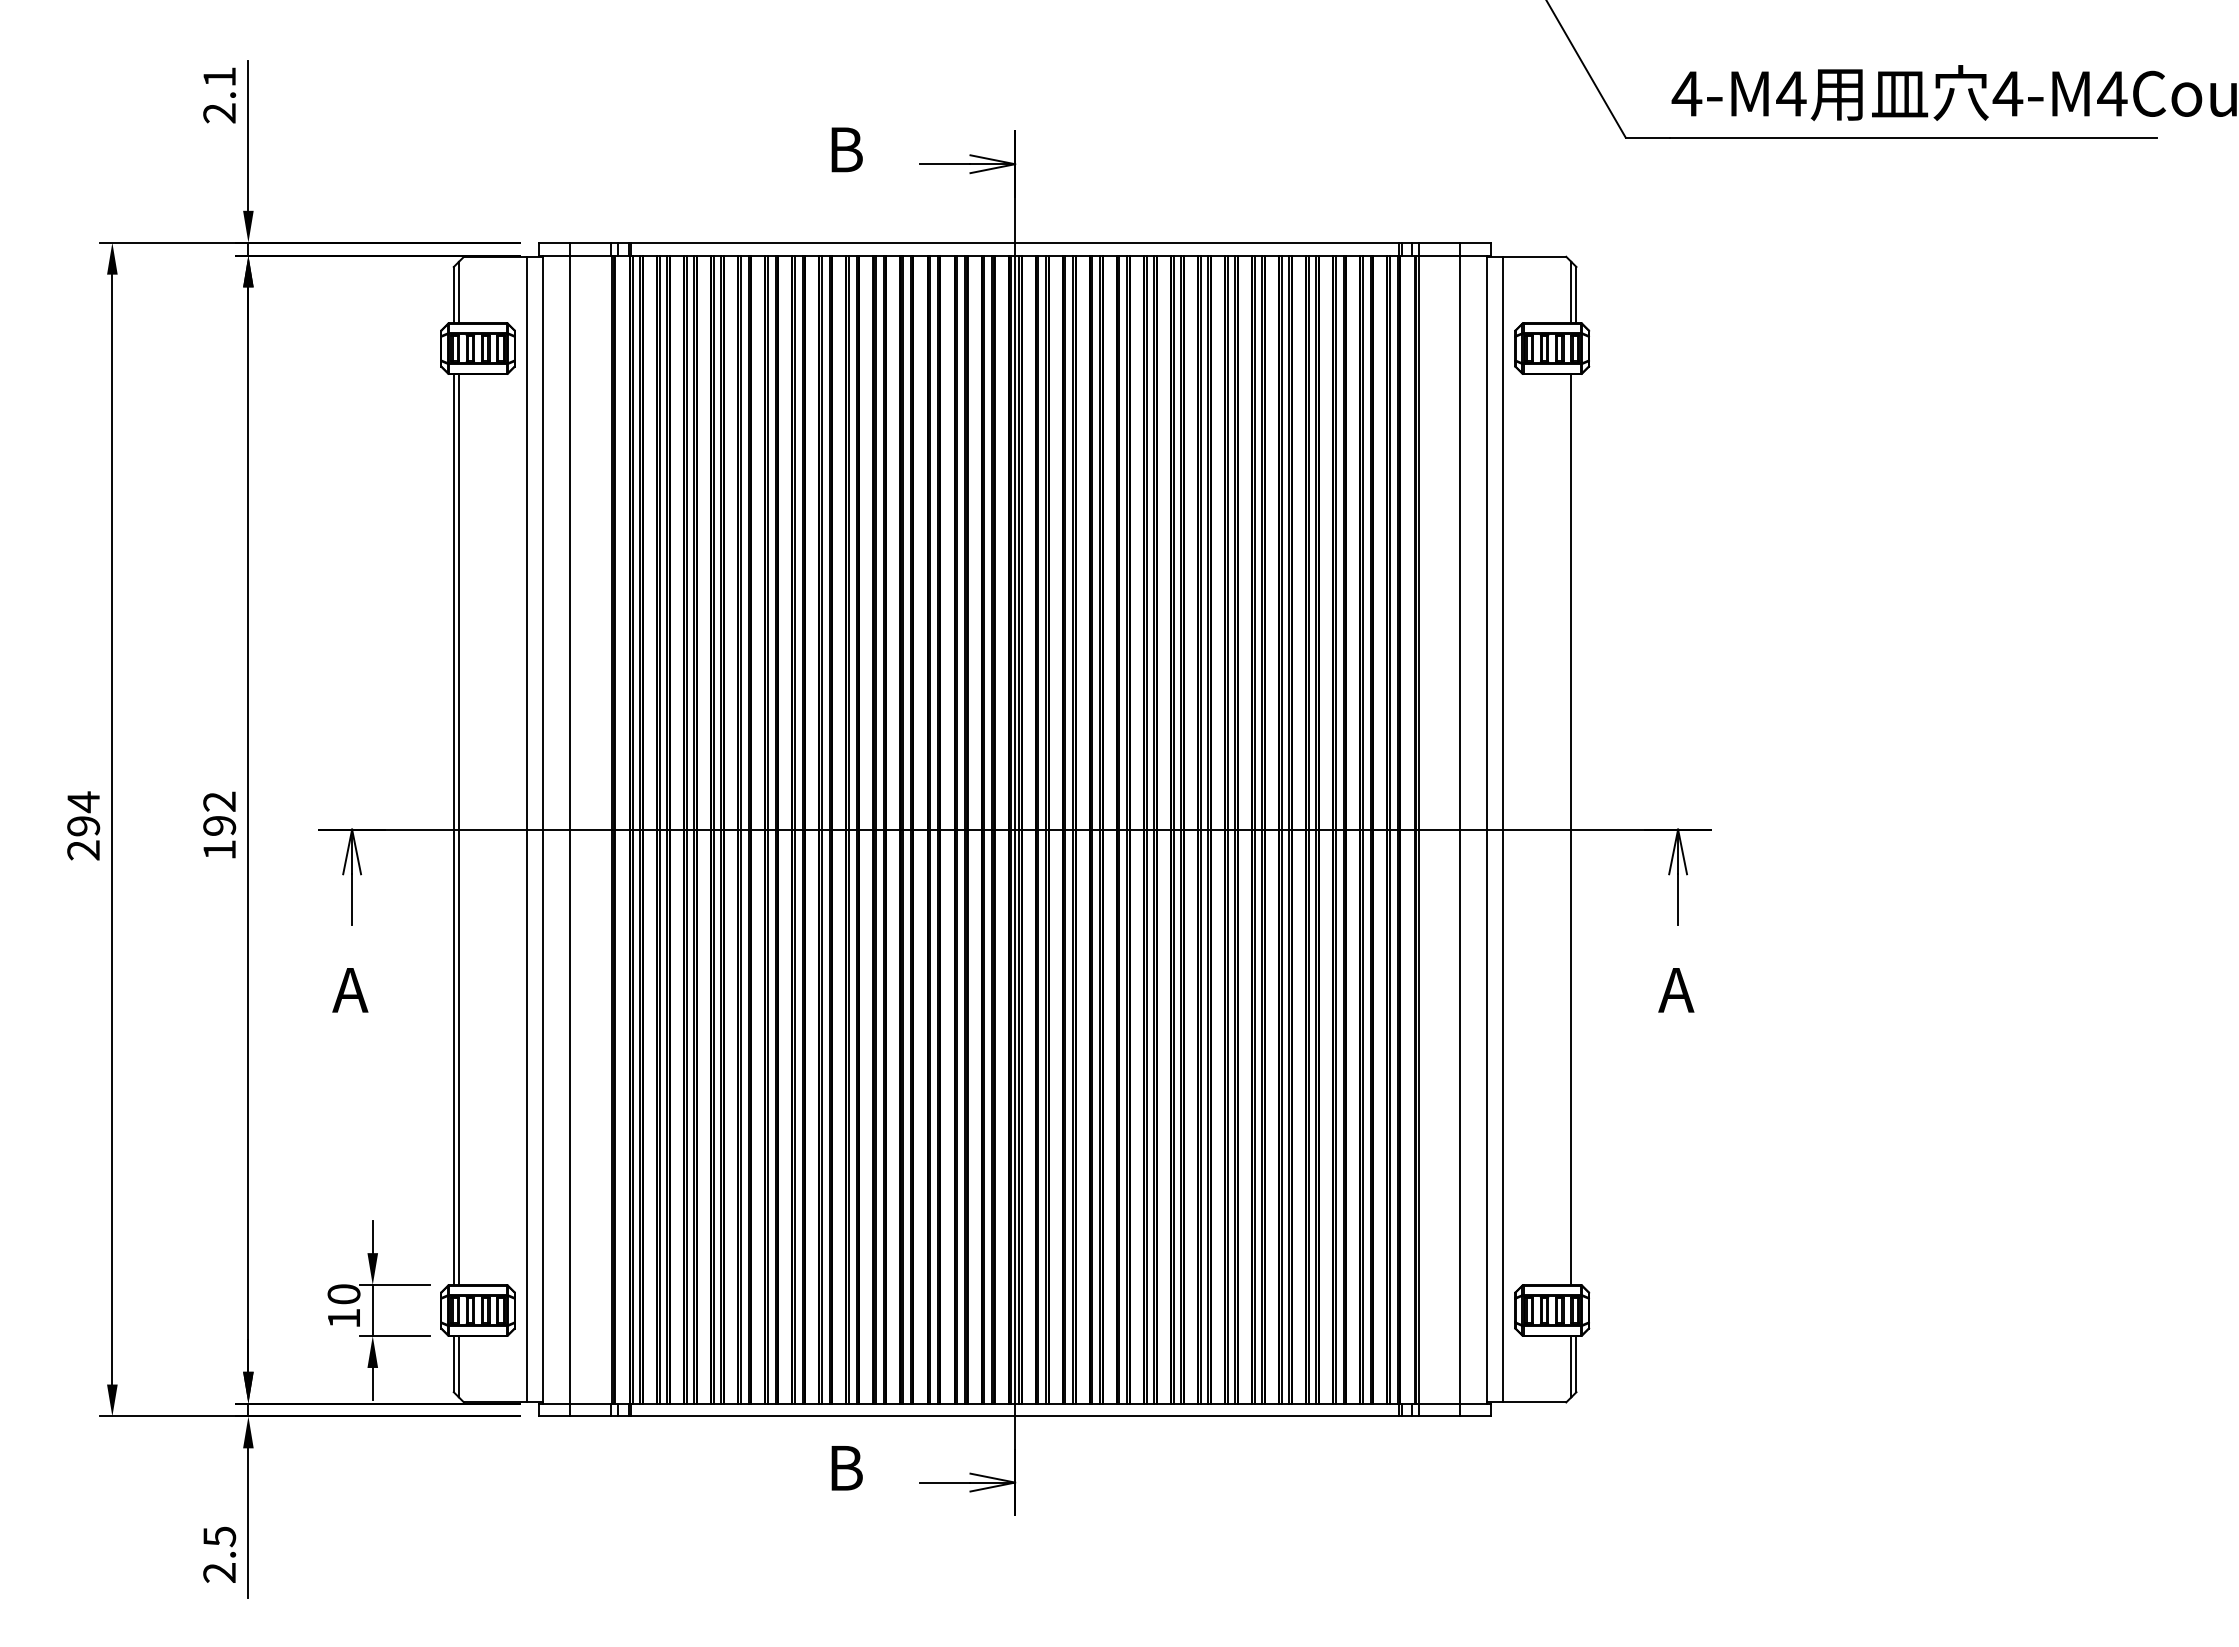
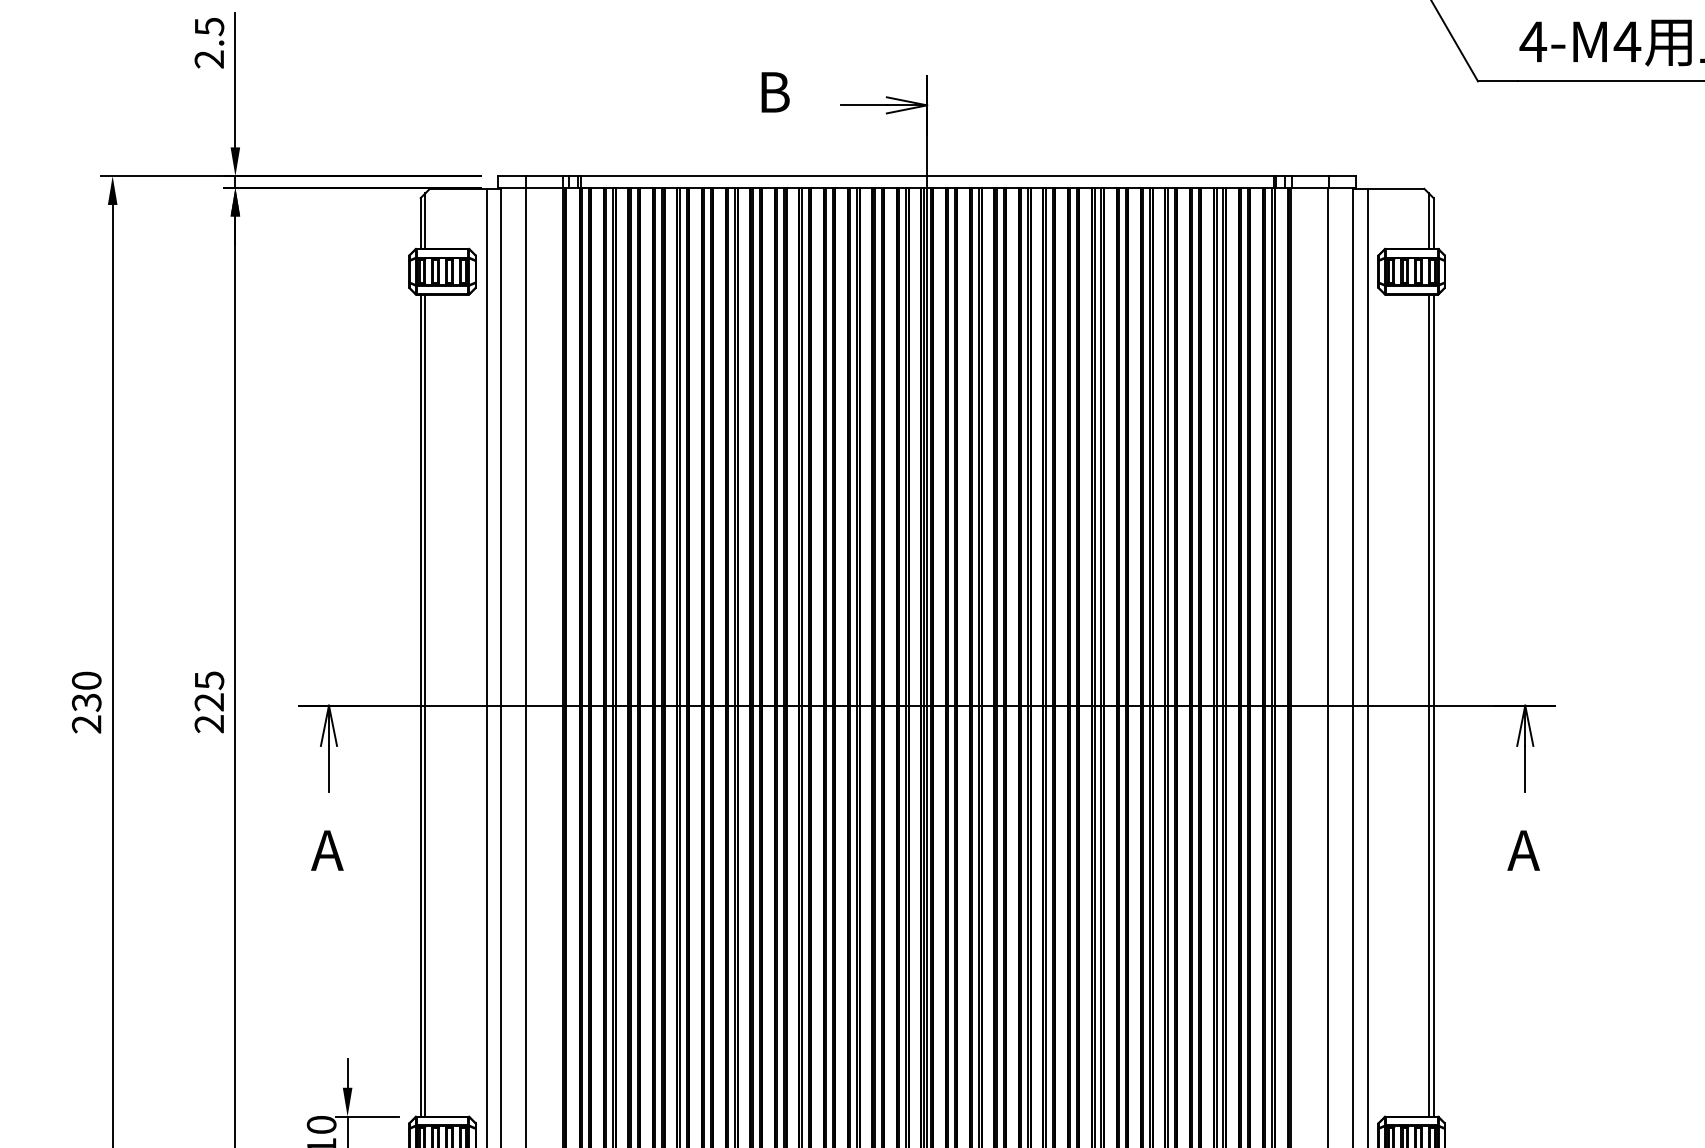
text: (219, 77) -> (209, 27), 2.1 -> 2.5
text: (83, 813) -> (86, 691), 294 -> 230
text: (219, 825) -> (209, 701), 192 -> 225
line: (1576, 829) -> (1433, 705), added

